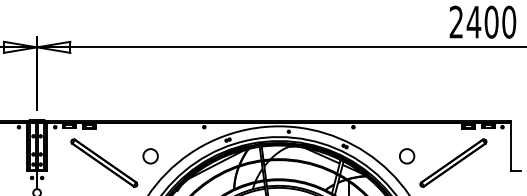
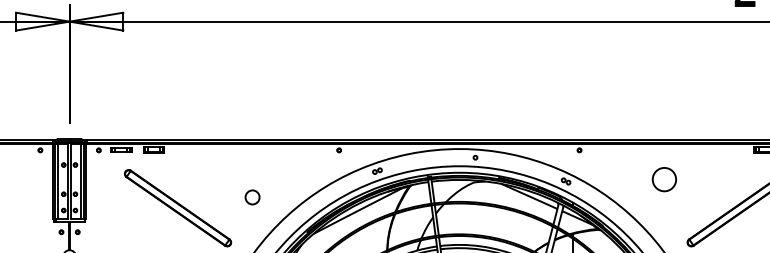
circle: (150, 156) -> (252, 197), size x0.6
circle: (407, 156) -> (665, 179), moved

